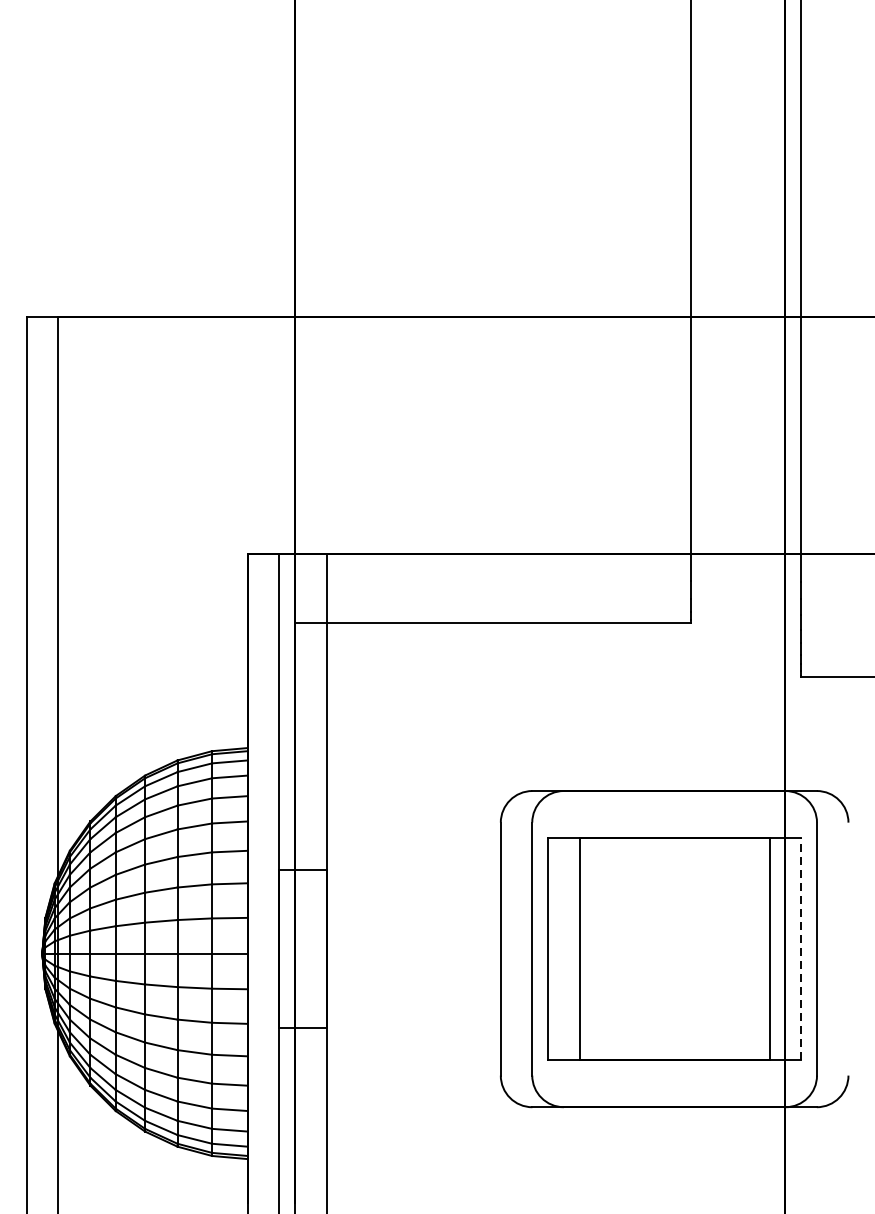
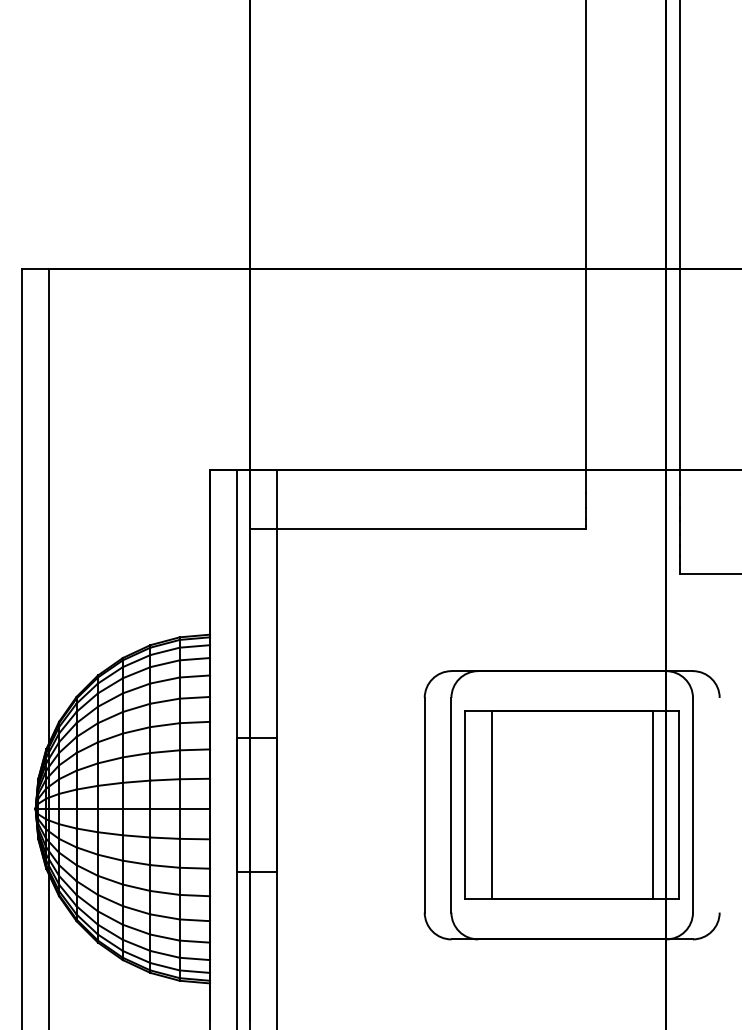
line: (801, 949) -> (679, 805), dashed -> solid

